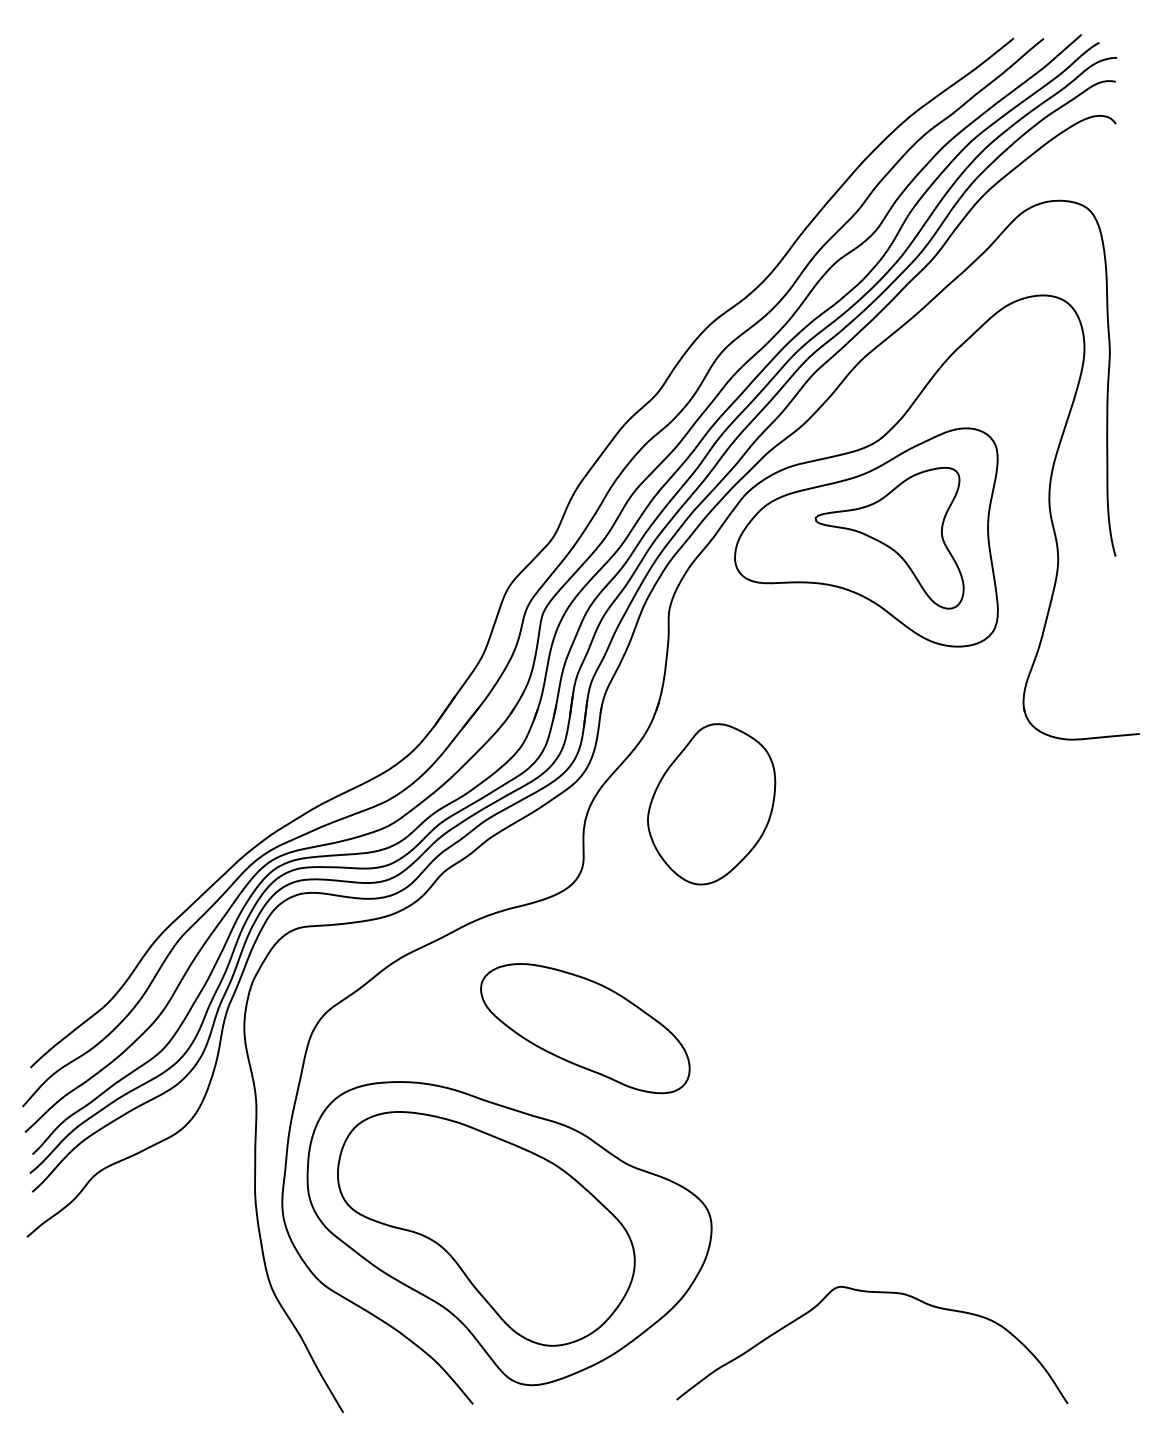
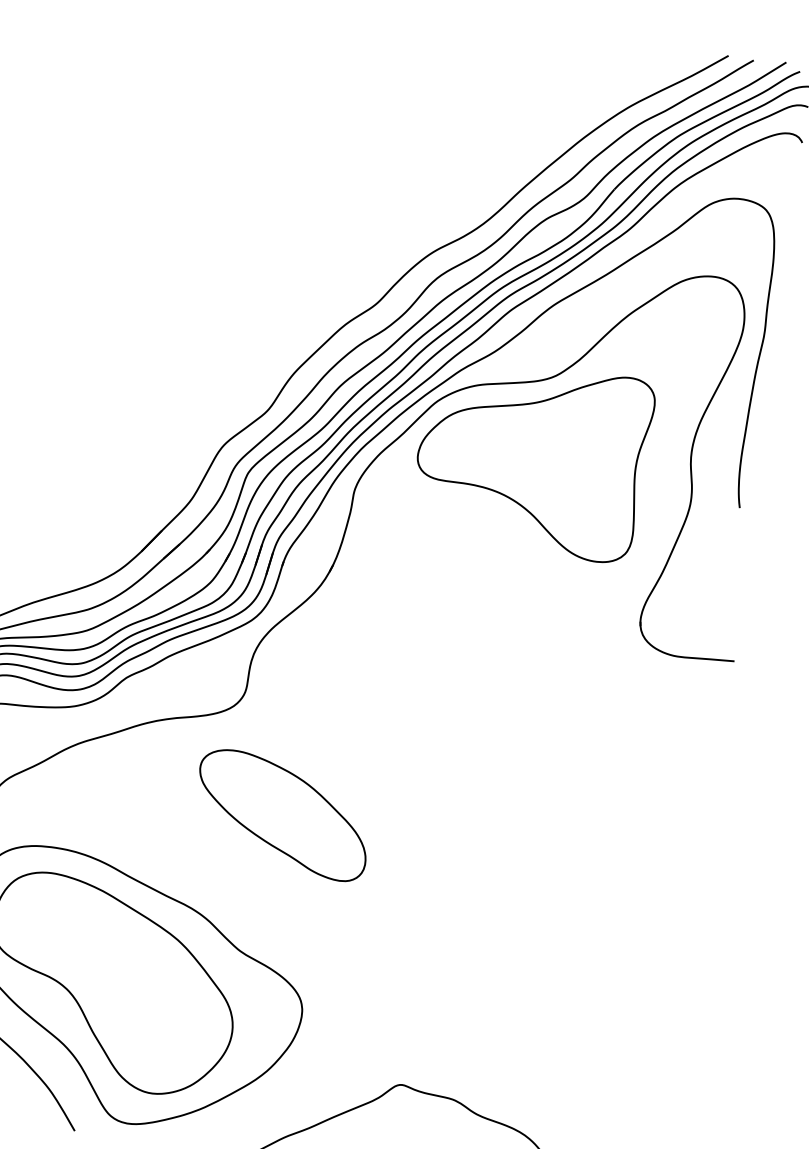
part: (889, 537) -> (551, 459), removed
part: (711, 804) -> (362, 659), removed
part: (585, 1028) -> (283, 814), moved

